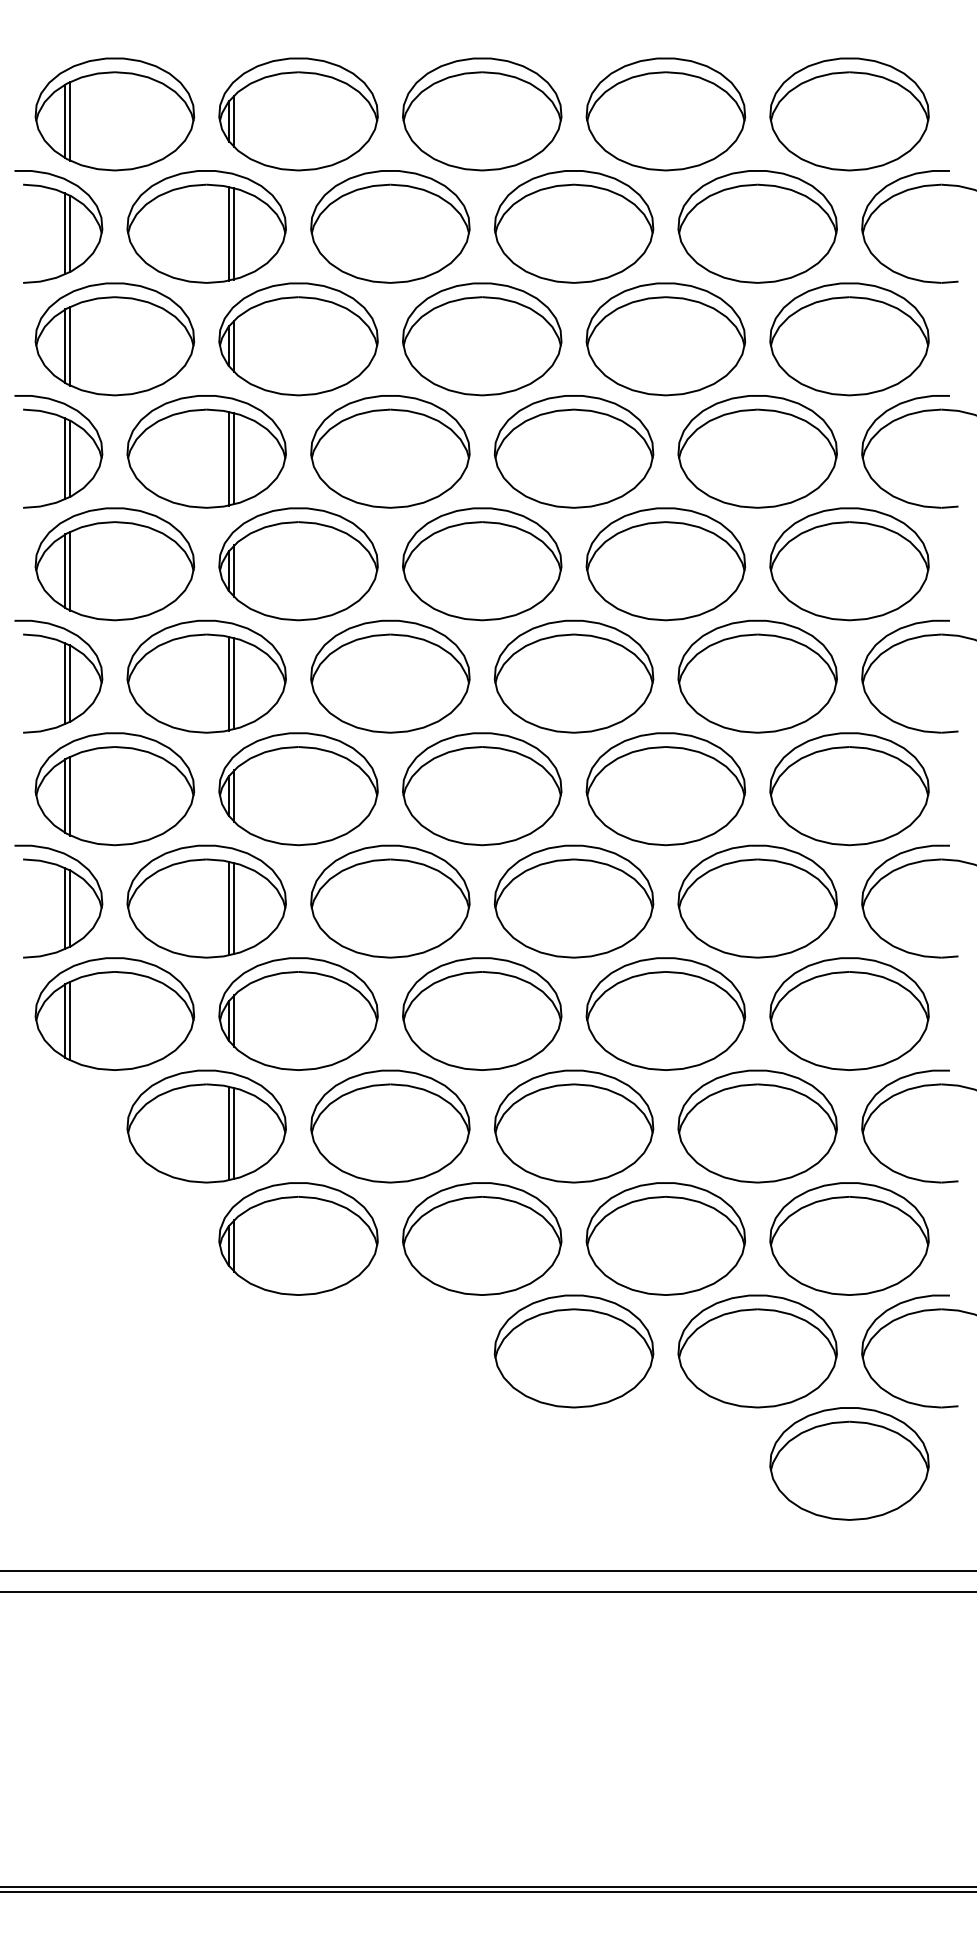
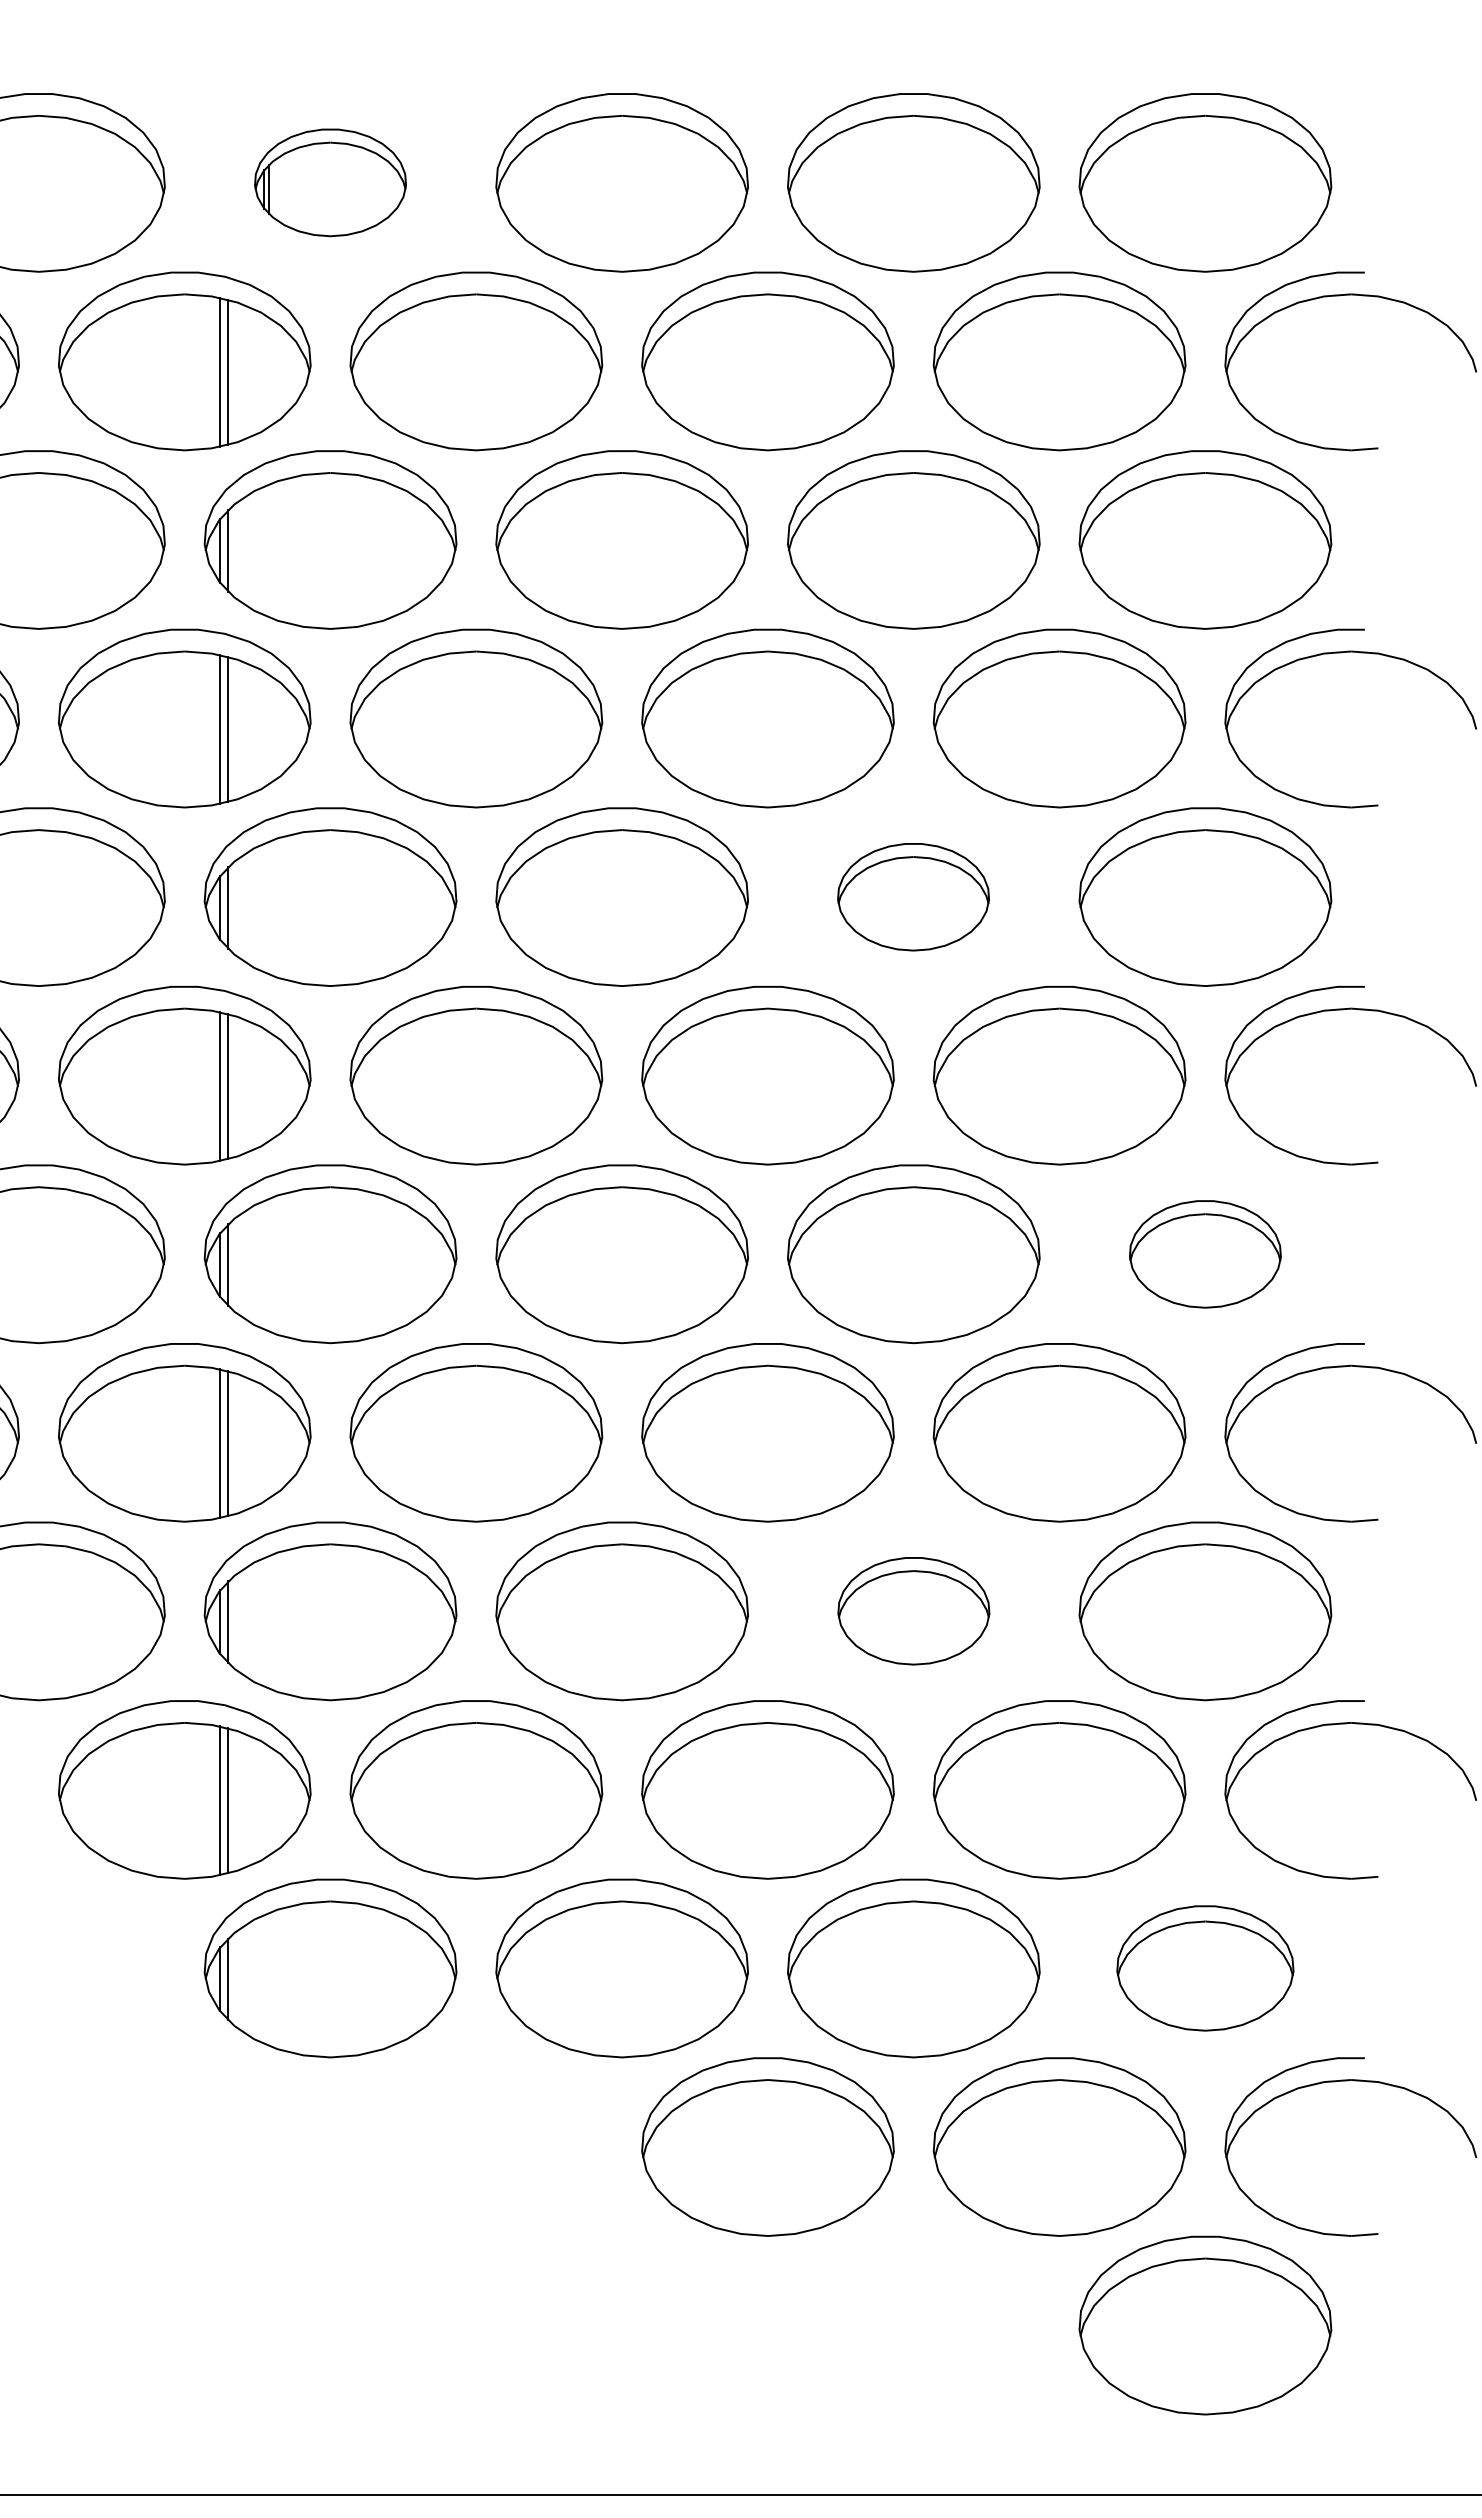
part: (298, 114) -> (330, 182), size x0.6
part: (665, 564) -> (913, 897), size x0.6
part: (849, 789) -> (1205, 1254), size x0.6
part: (665, 1013) -> (913, 1610), size x0.6
part: (849, 1238) -> (1205, 1967), size x0.7

